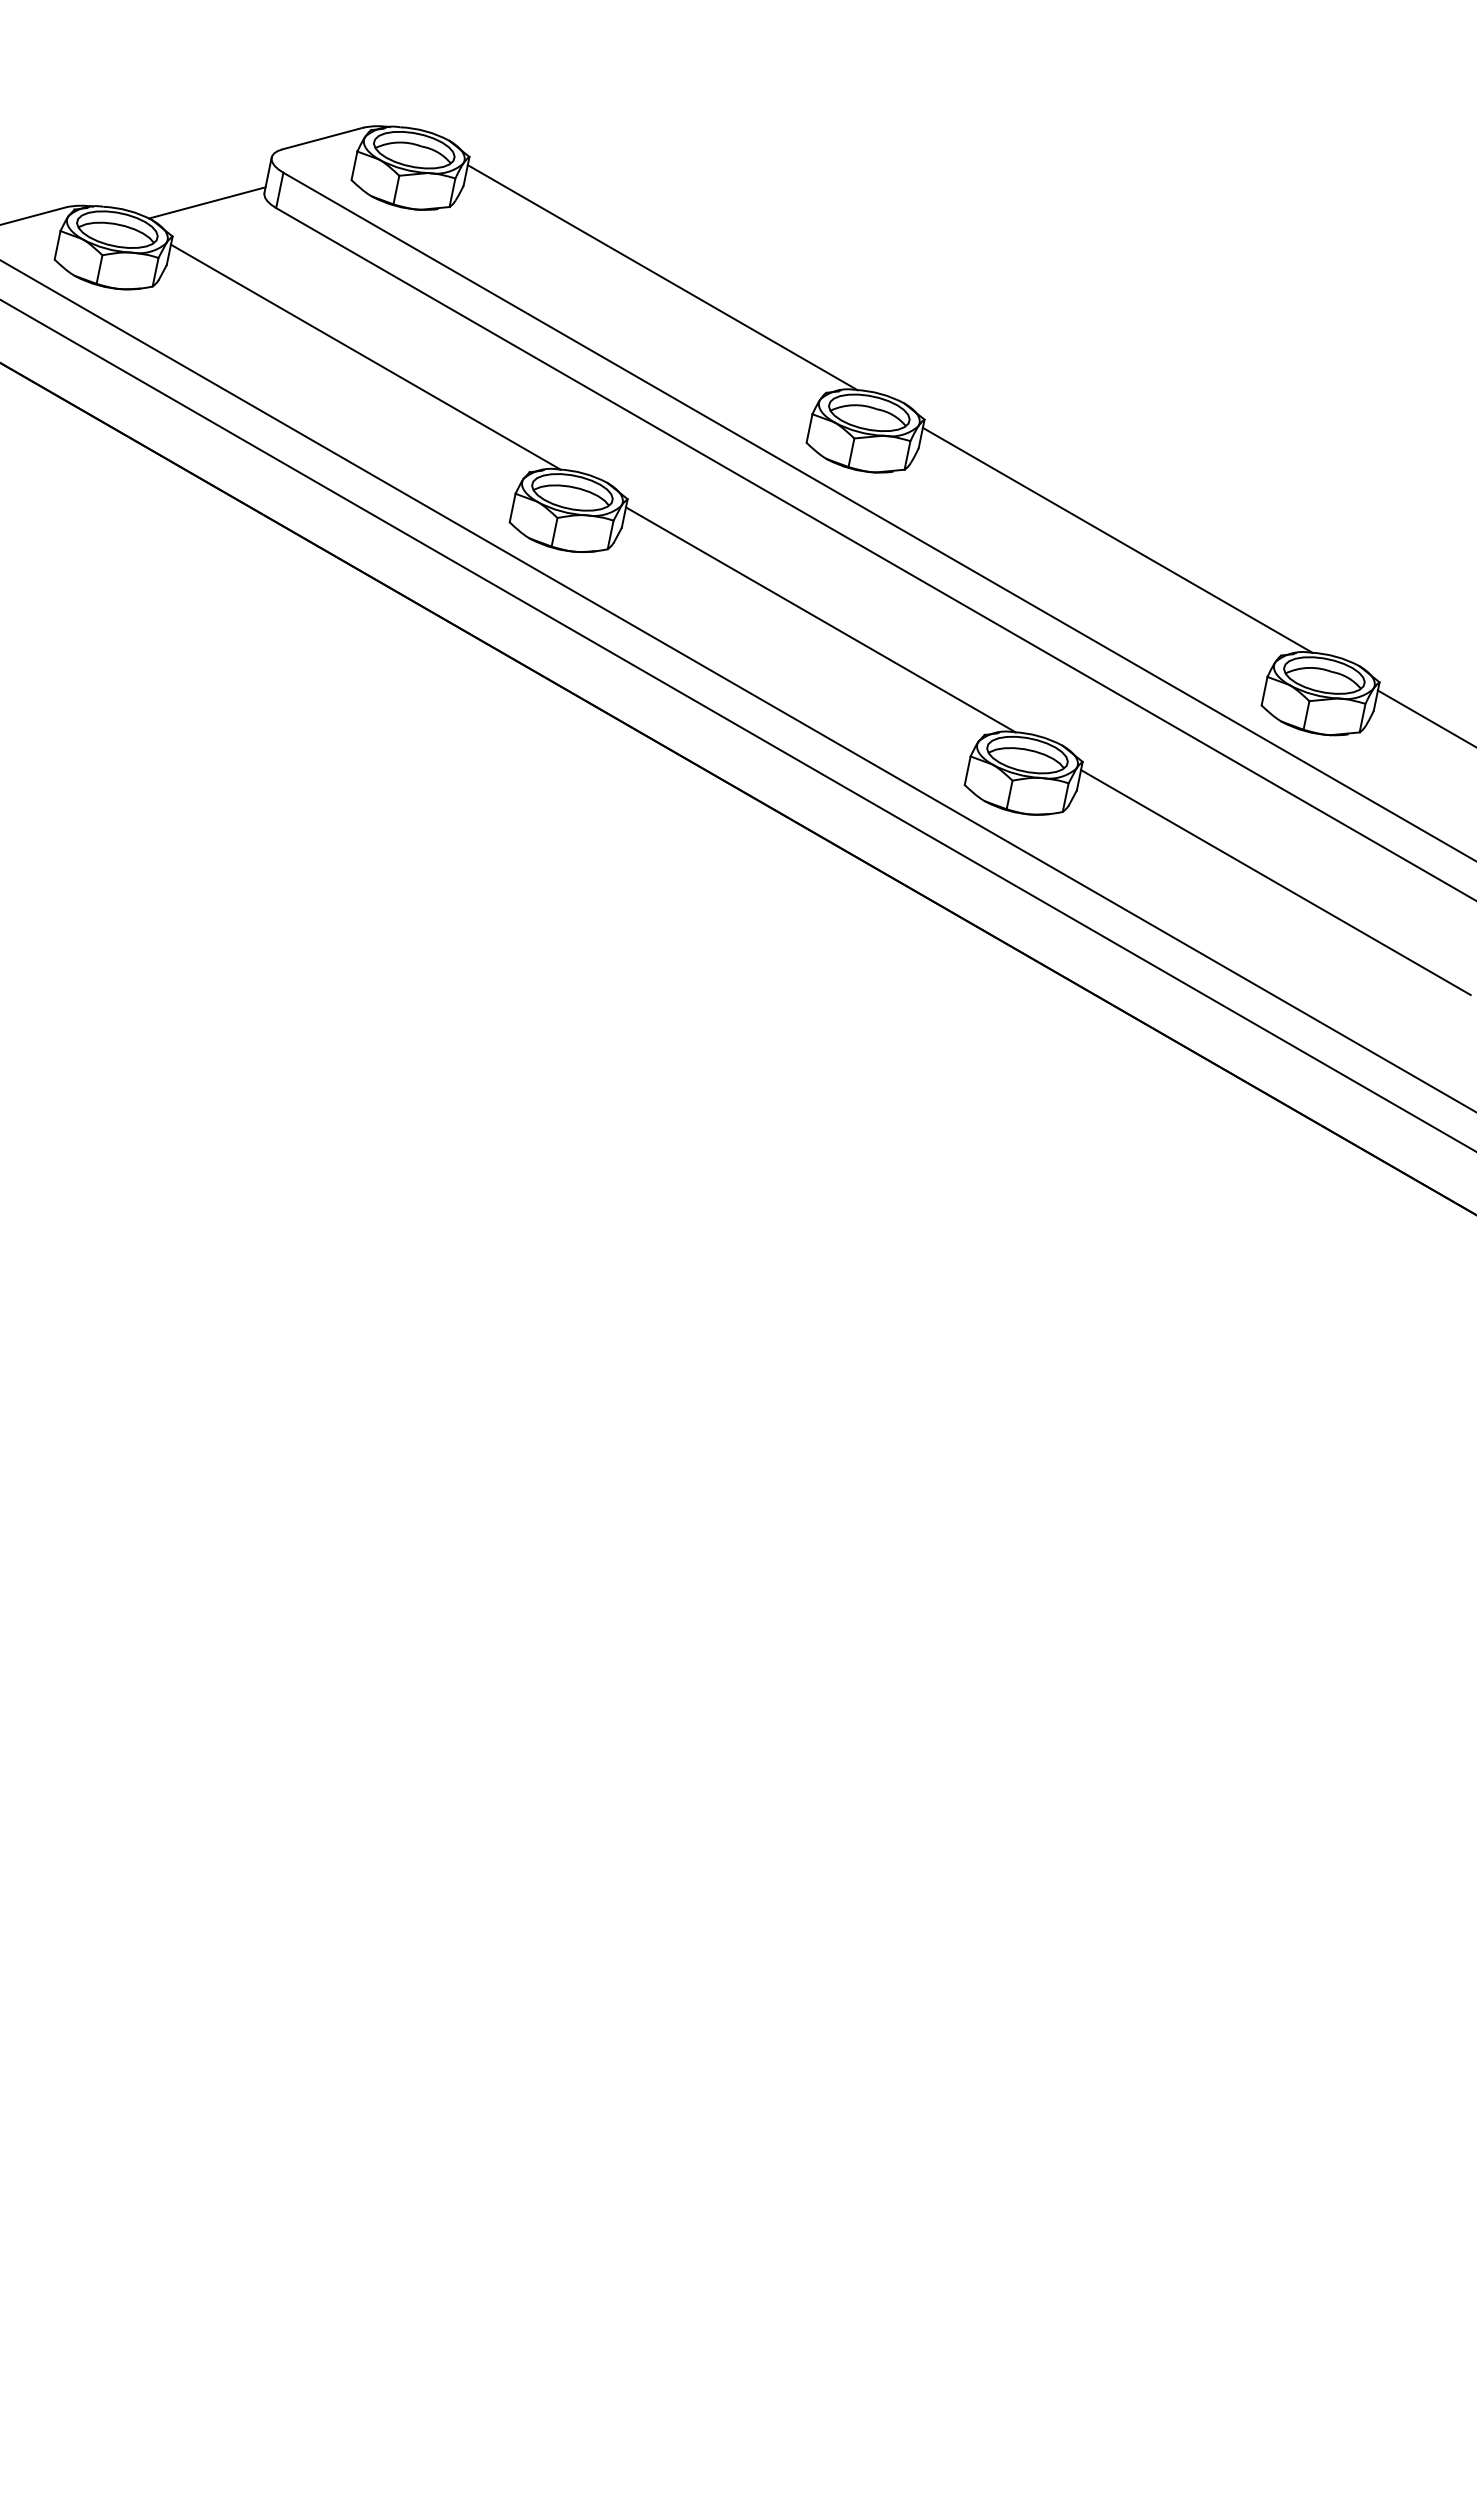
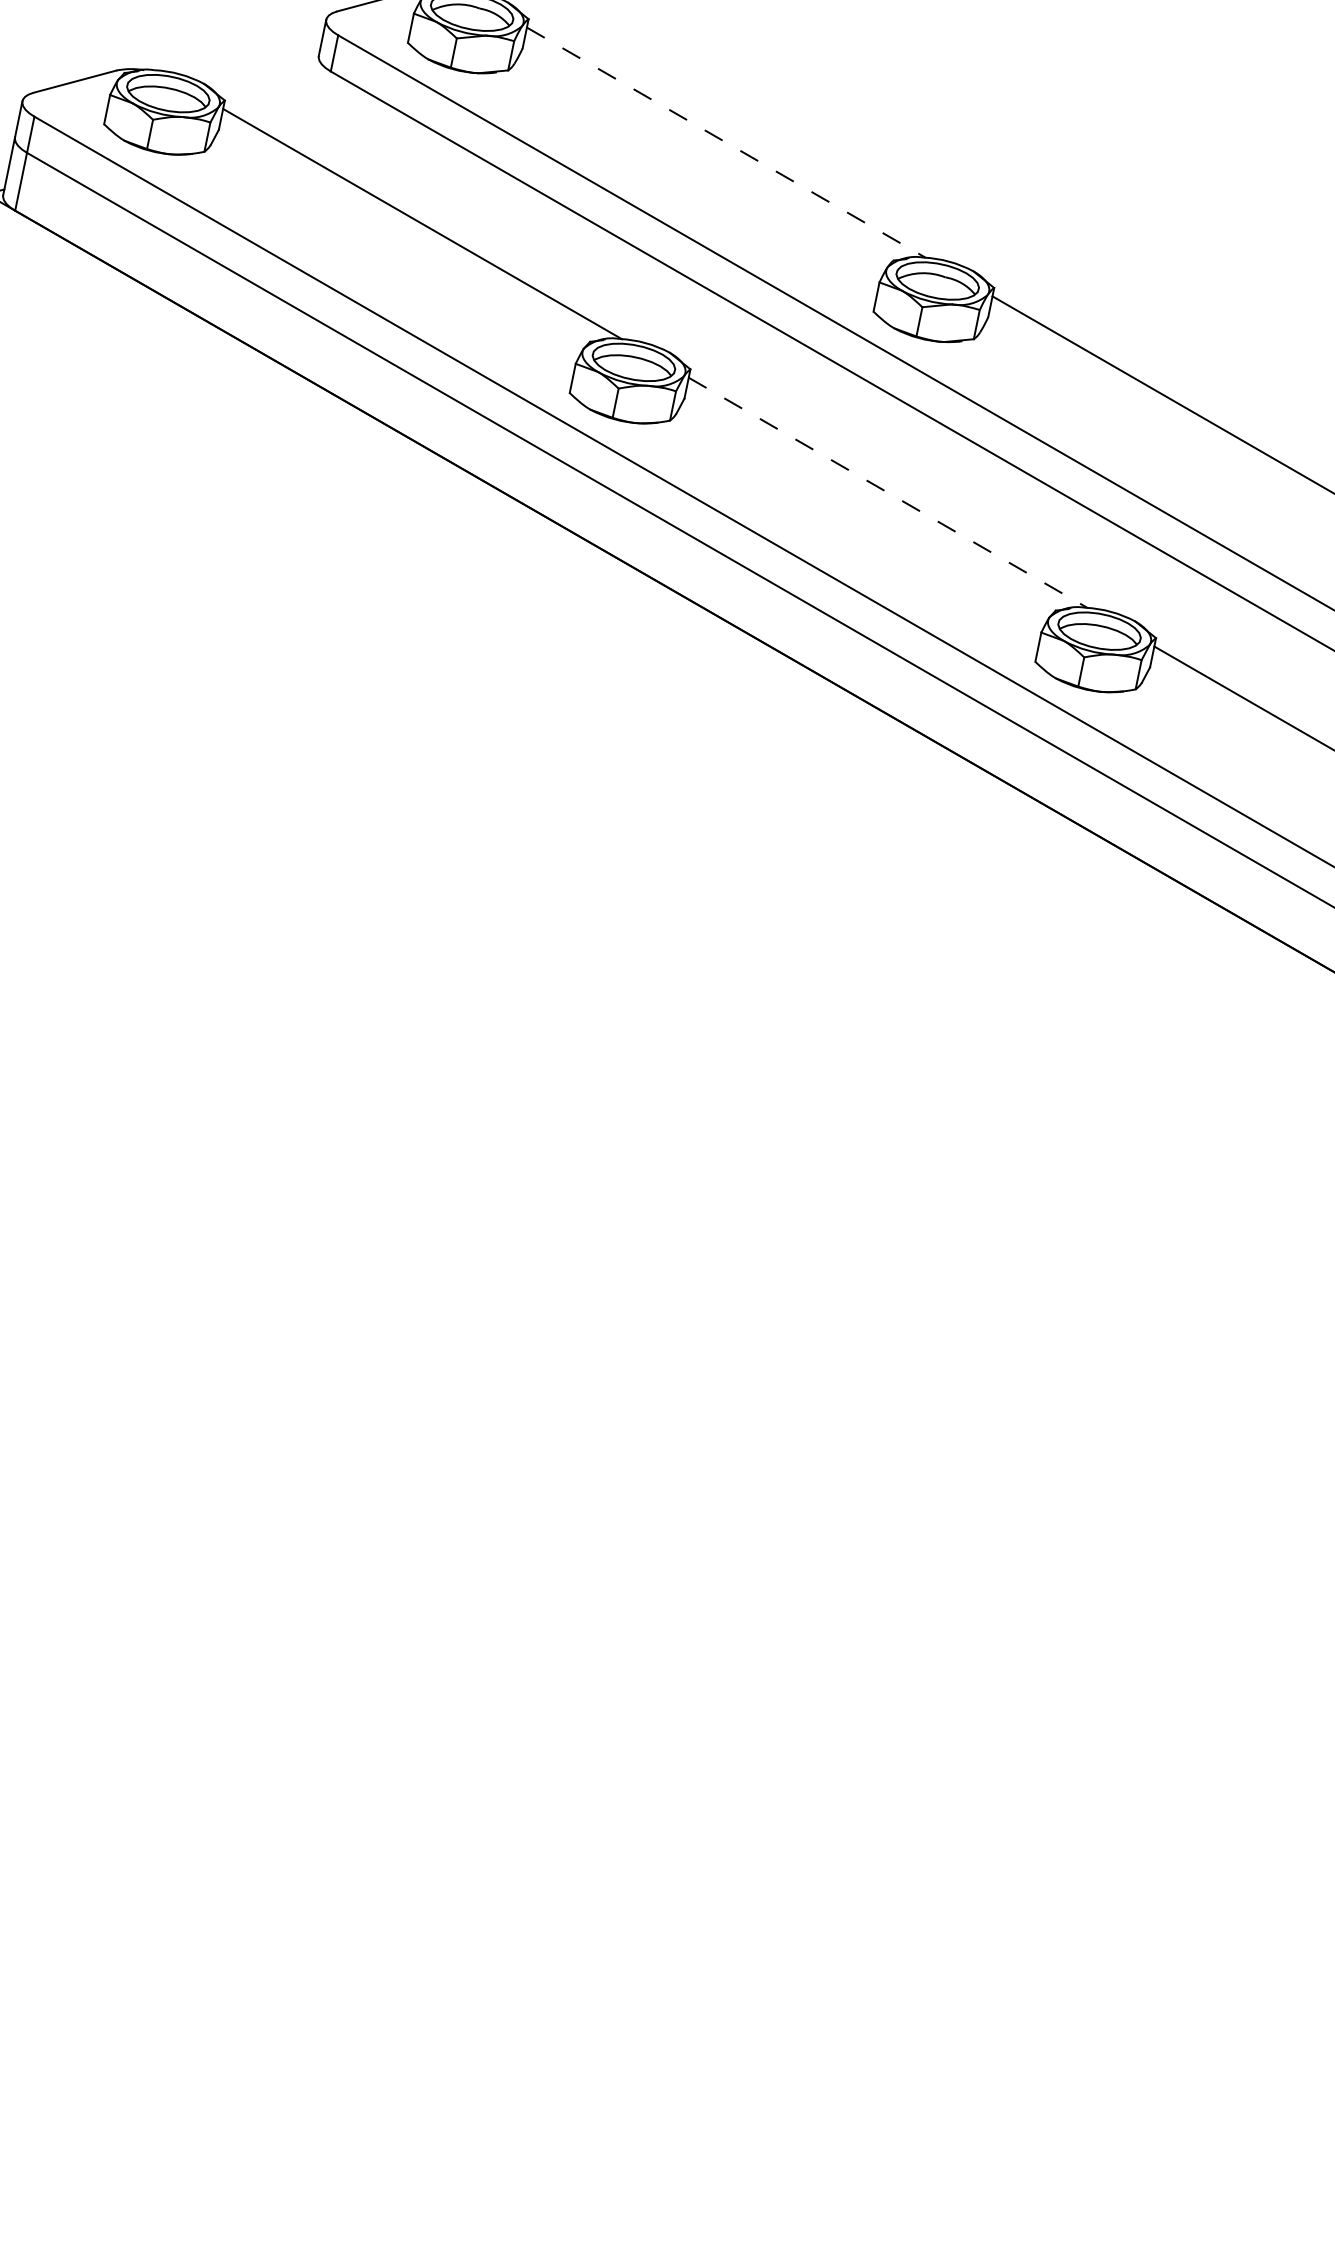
line: (207, 202) -> (260, 65), removed
line: (662, 277) -> (726, 142), solid -> dashed
line: (820, 619) -> (887, 492), solid -> dashed

